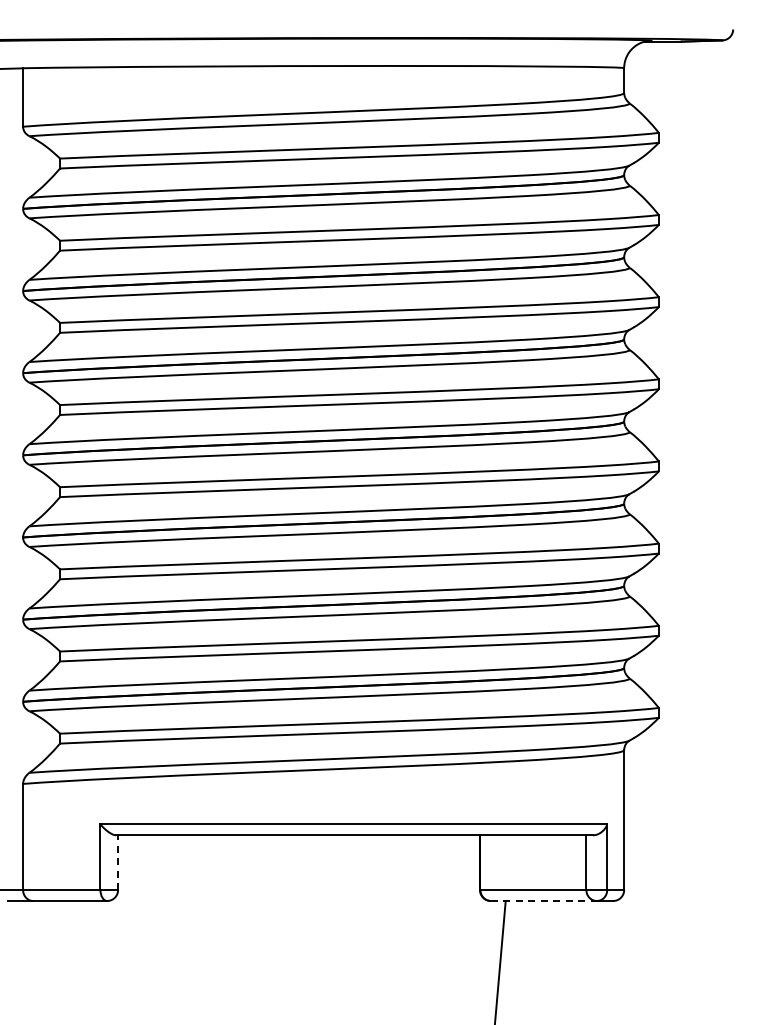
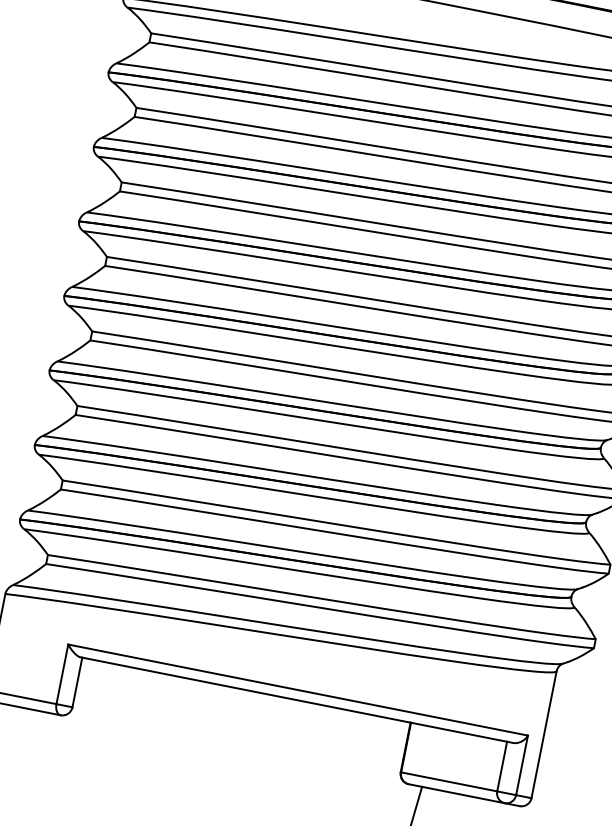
line: (118, 862) -> (77, 682), dashed -> solid
line: (543, 901) -> (456, 794), dashed -> solid

